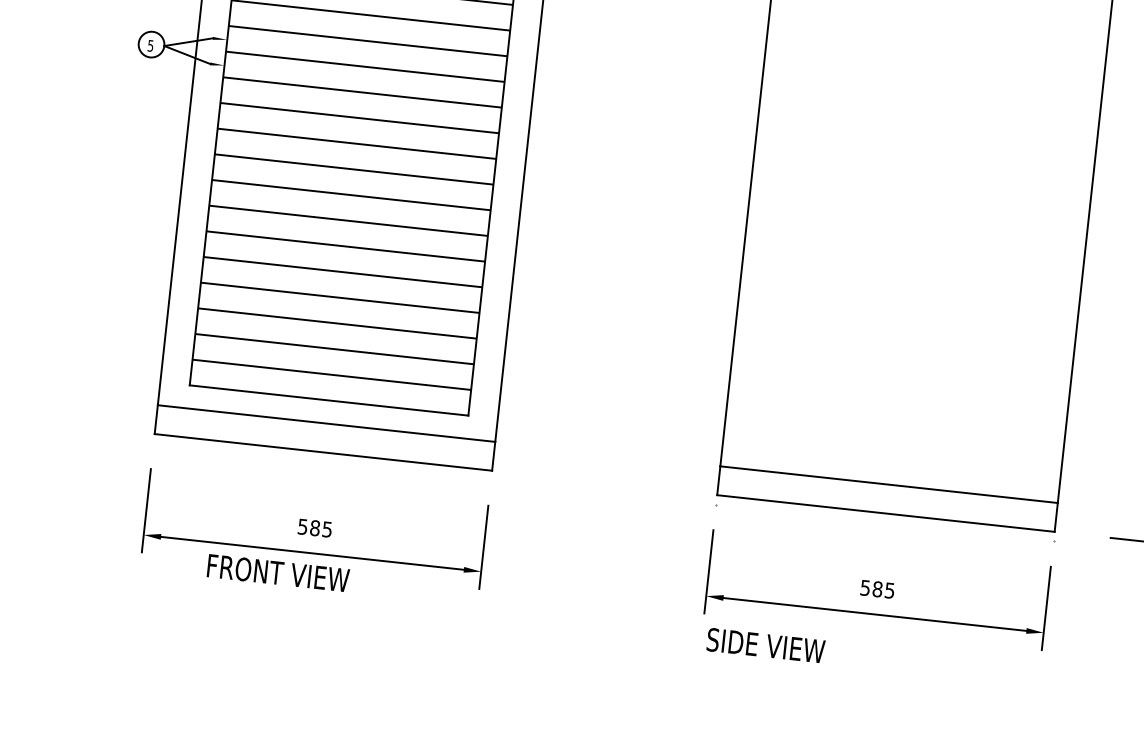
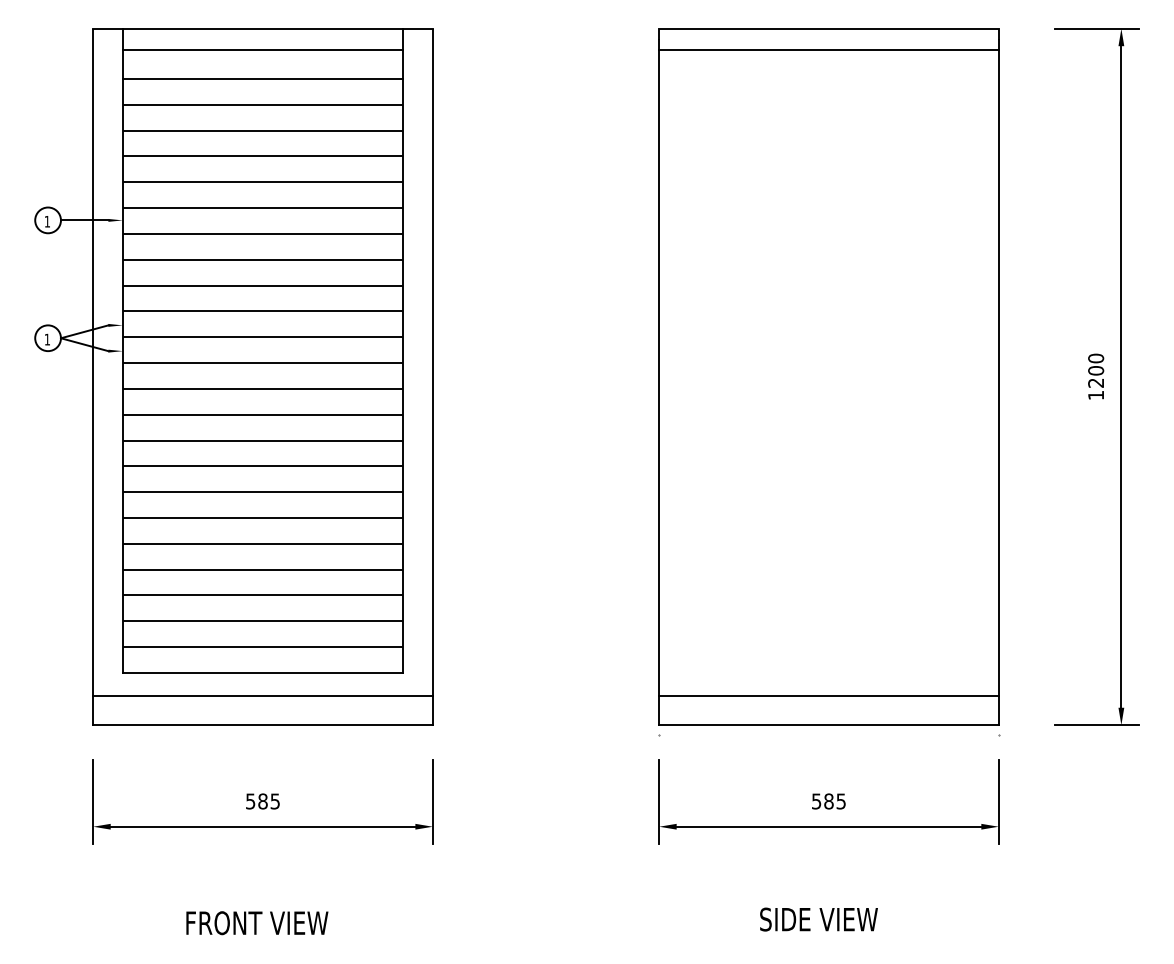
text: (149, 45) -> (46, 339), 5 -> 1
text: (278, 573) -> (257, 923), moved
text: (765, 645) -> (818, 919), moved

